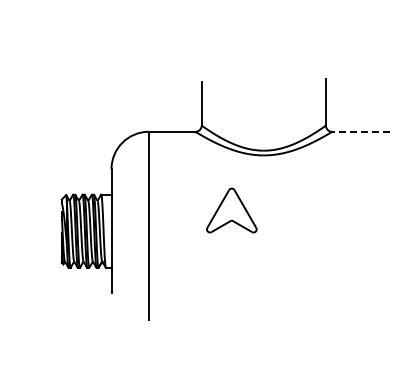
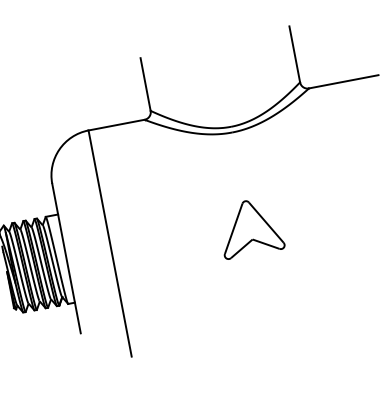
line: (361, 131) -> (344, 81), dashed -> solid
part: (231, 210) -> (249, 227), moved

